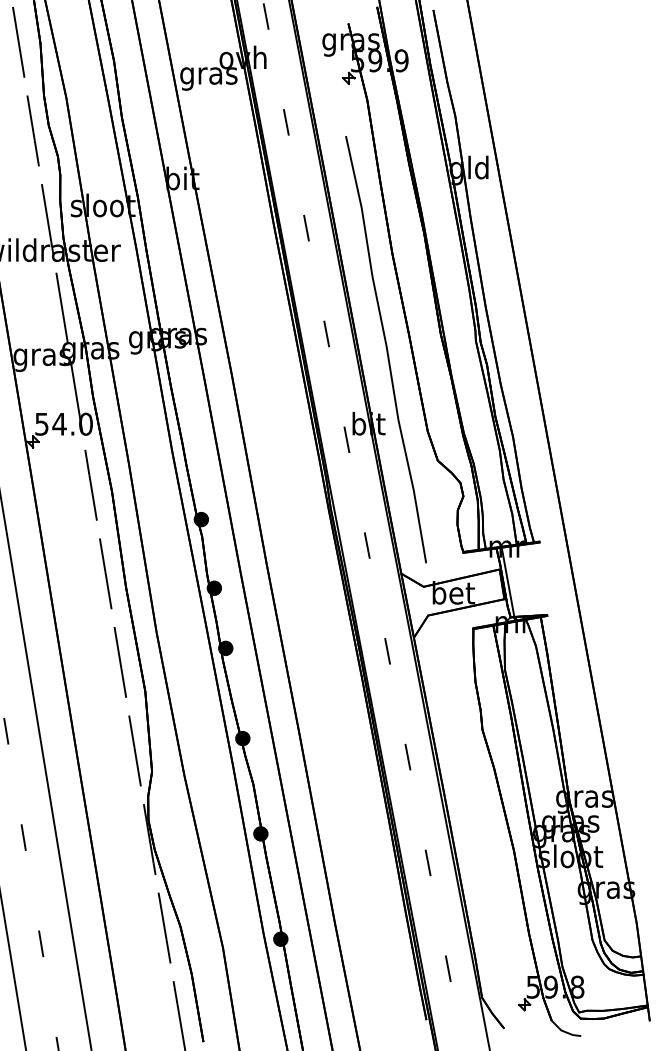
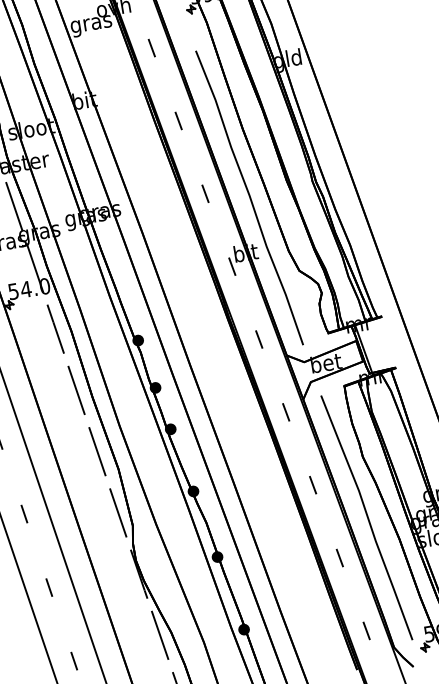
curve: (474, 813) -> (367, 517), added

